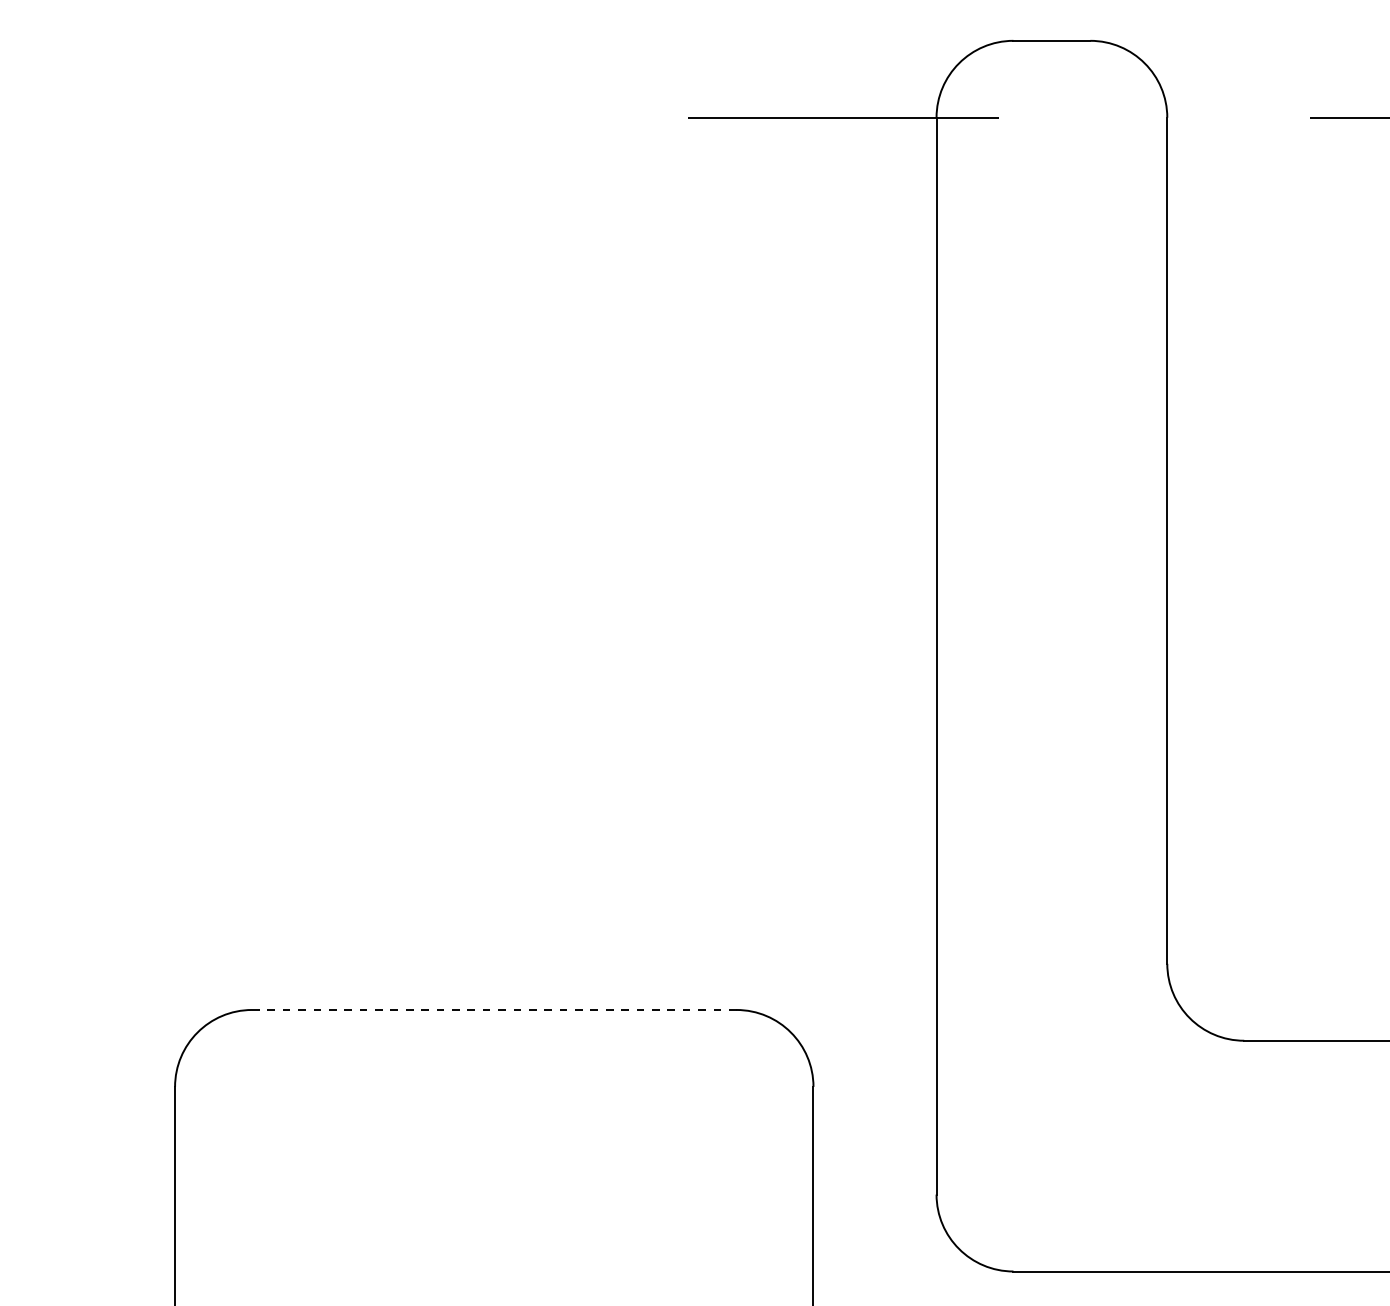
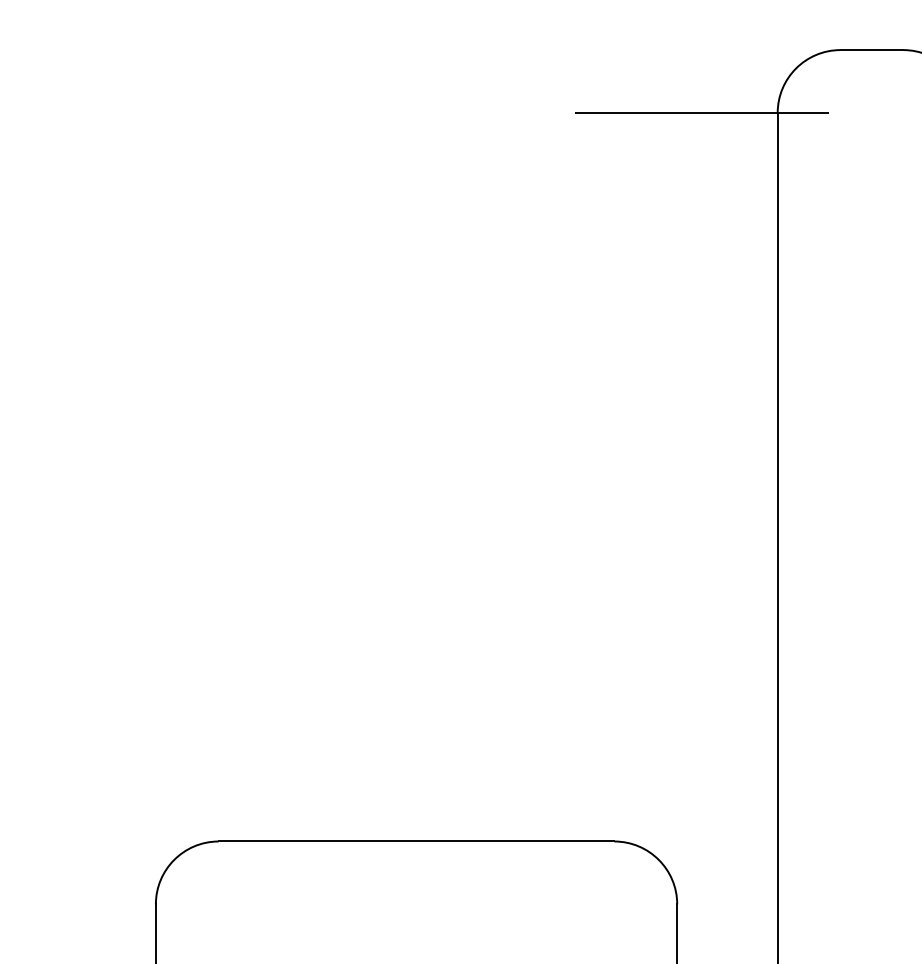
line: (493, 1009) -> (415, 841), dashed -> solid

